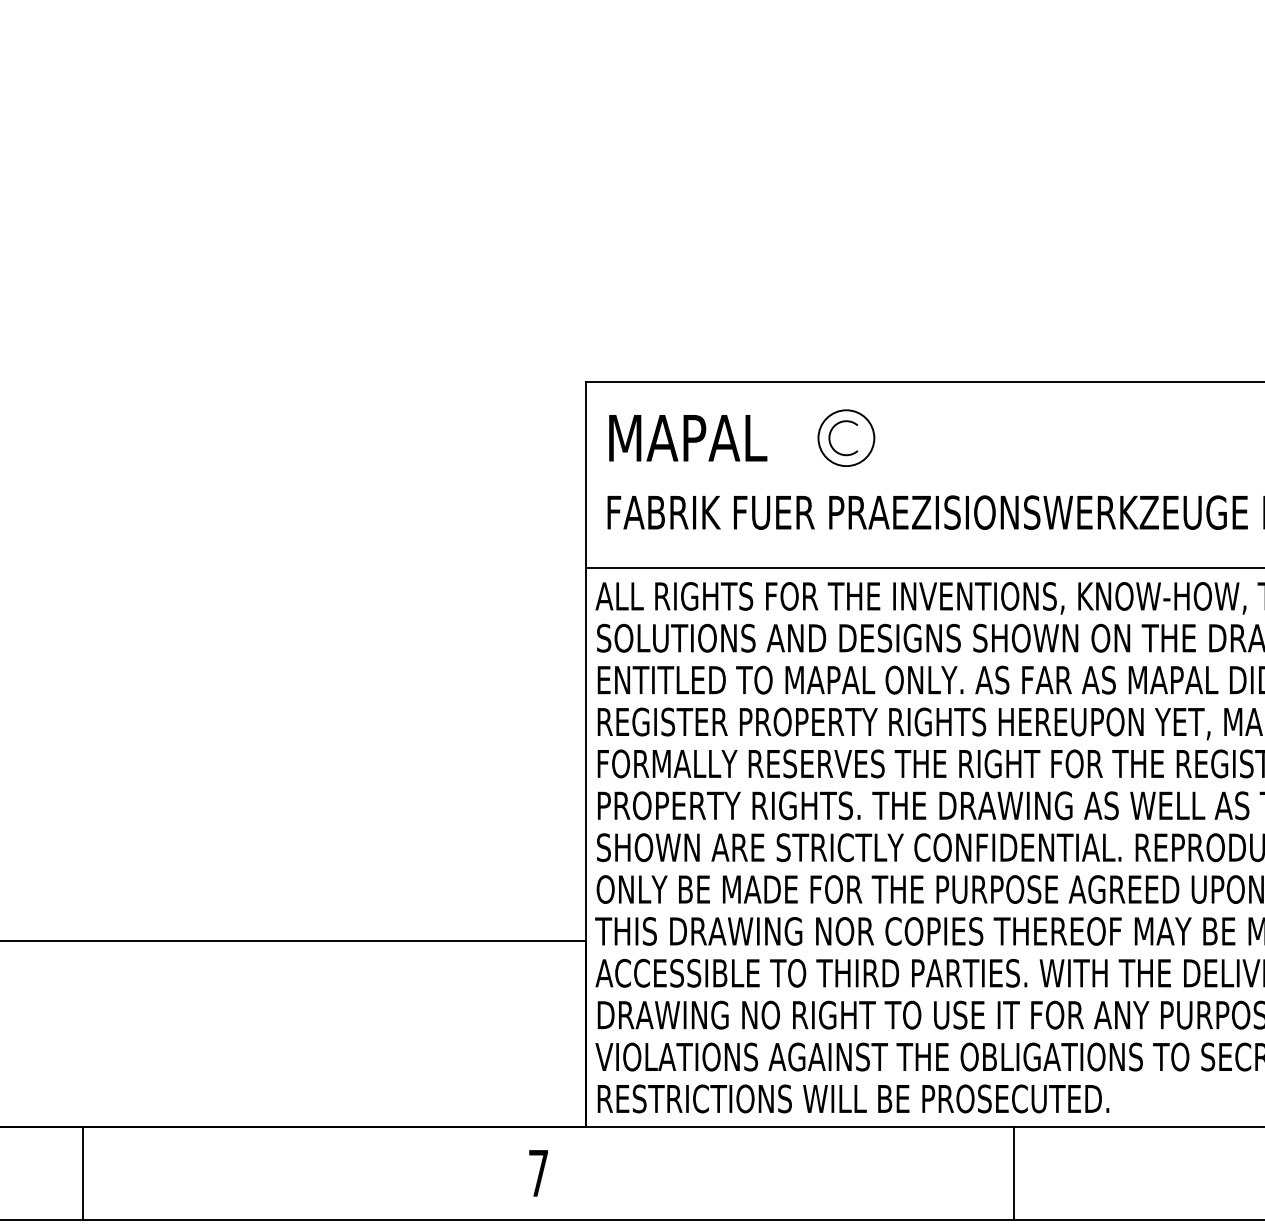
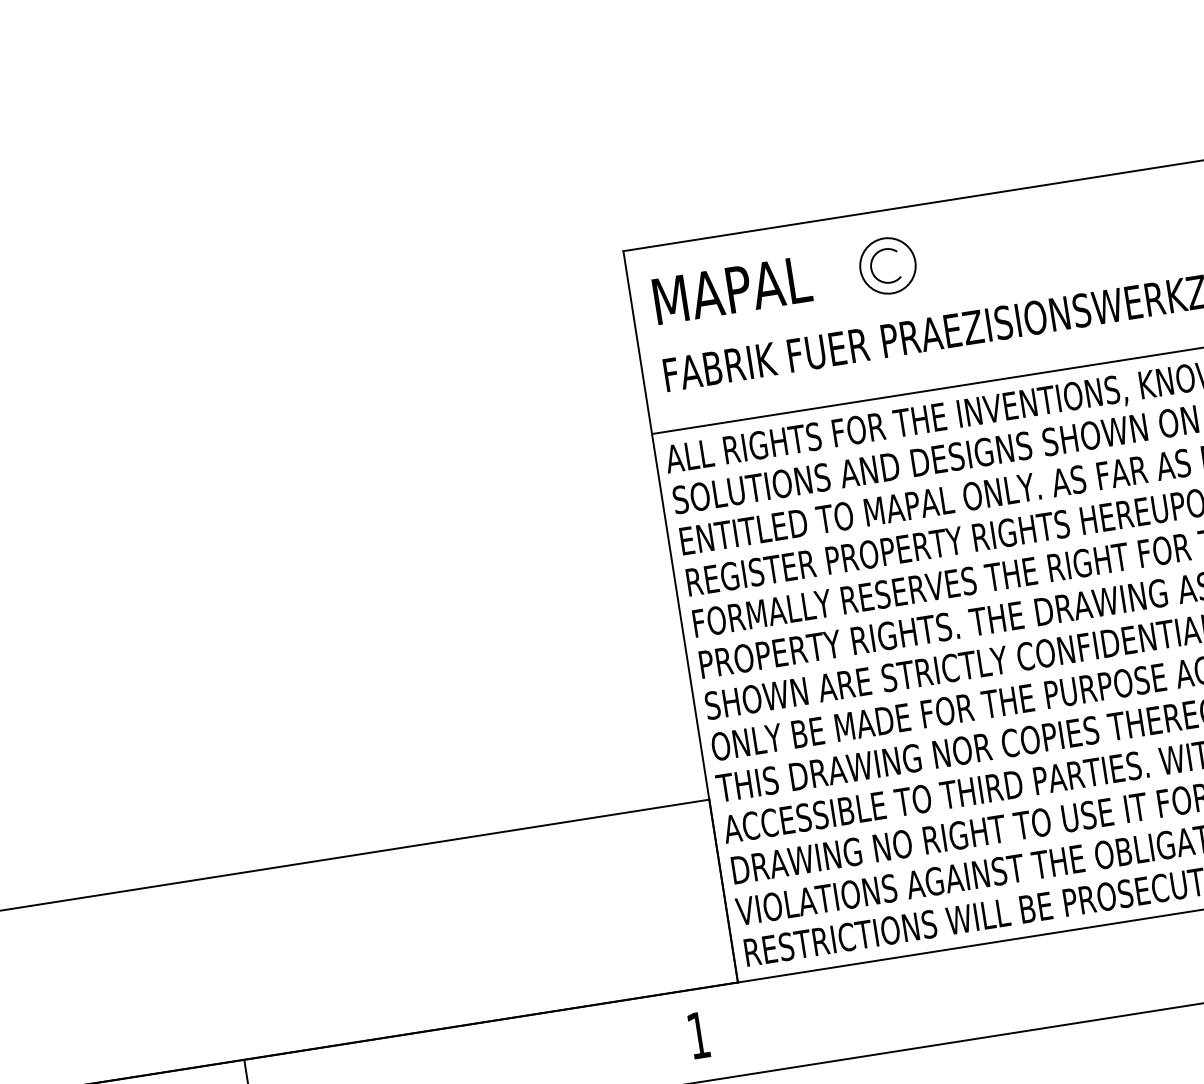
line: (1013, 1172) -> (1165, 961), removed
text: (538, 1173) -> (698, 1035), 7 -> 1

